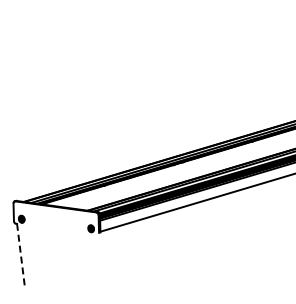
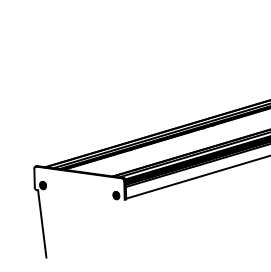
line: (21, 256) -> (42, 224), dashed -> solid

